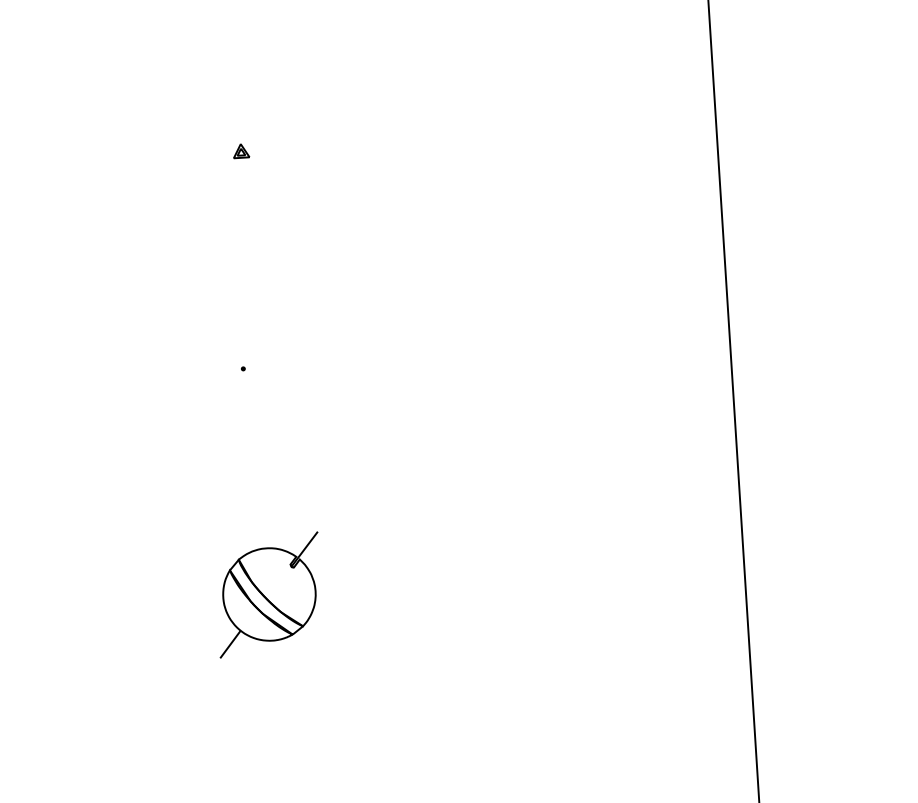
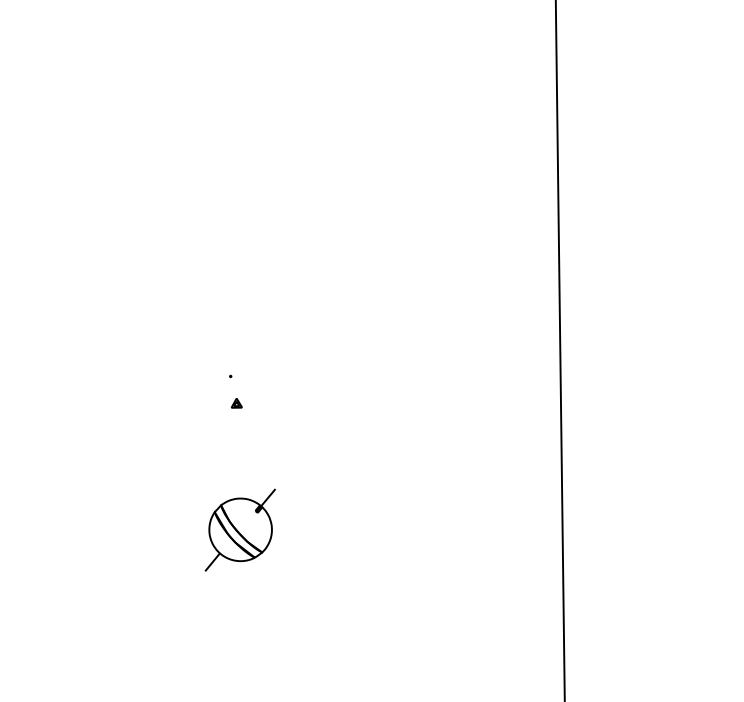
part: (240, 151) -> (236, 403), moved

